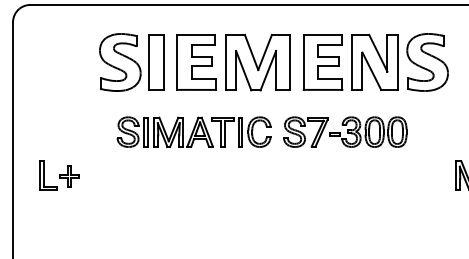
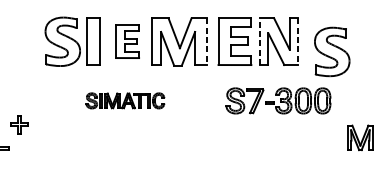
line: (352, 61) -> (259, 40), solid -> dashed
part: (196, 62) -> (127, 41), size x0.7
line: (290, 62) -> (207, 41), solid -> dashed
line: (397, 62) -> (298, 41), solid -> dashed
part: (427, 62) -> (332, 51), moved
part: (193, 131) -> (124, 100), size x0.6
part: (345, 131) -> (278, 100), moved
part: (69, 176) -> (19, 125), moved

